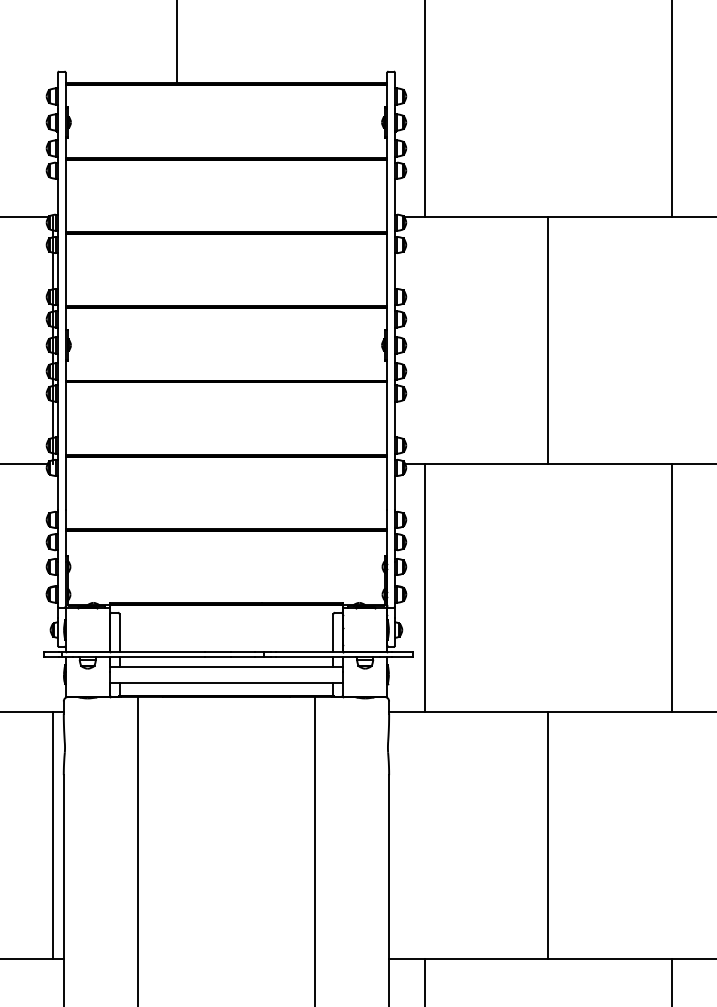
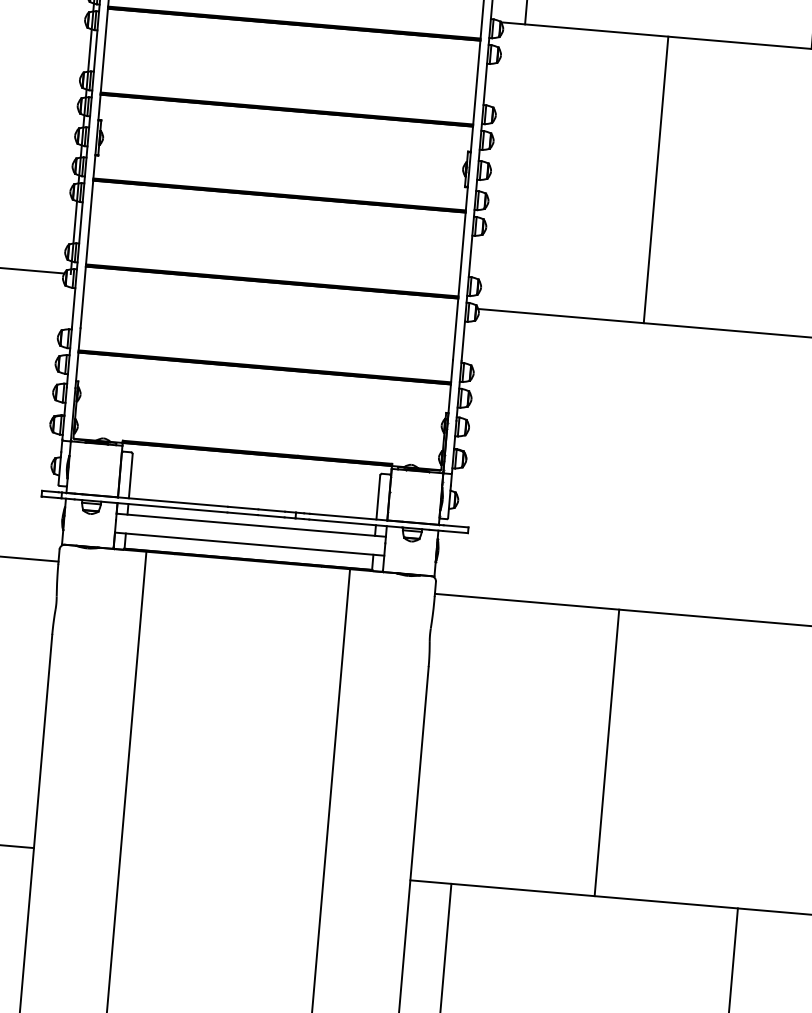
line: (424, 587) -> (488, 453), removed
line: (672, 587) -> (775, 478), removed
line: (53, 835) -> (34, 703), removed

